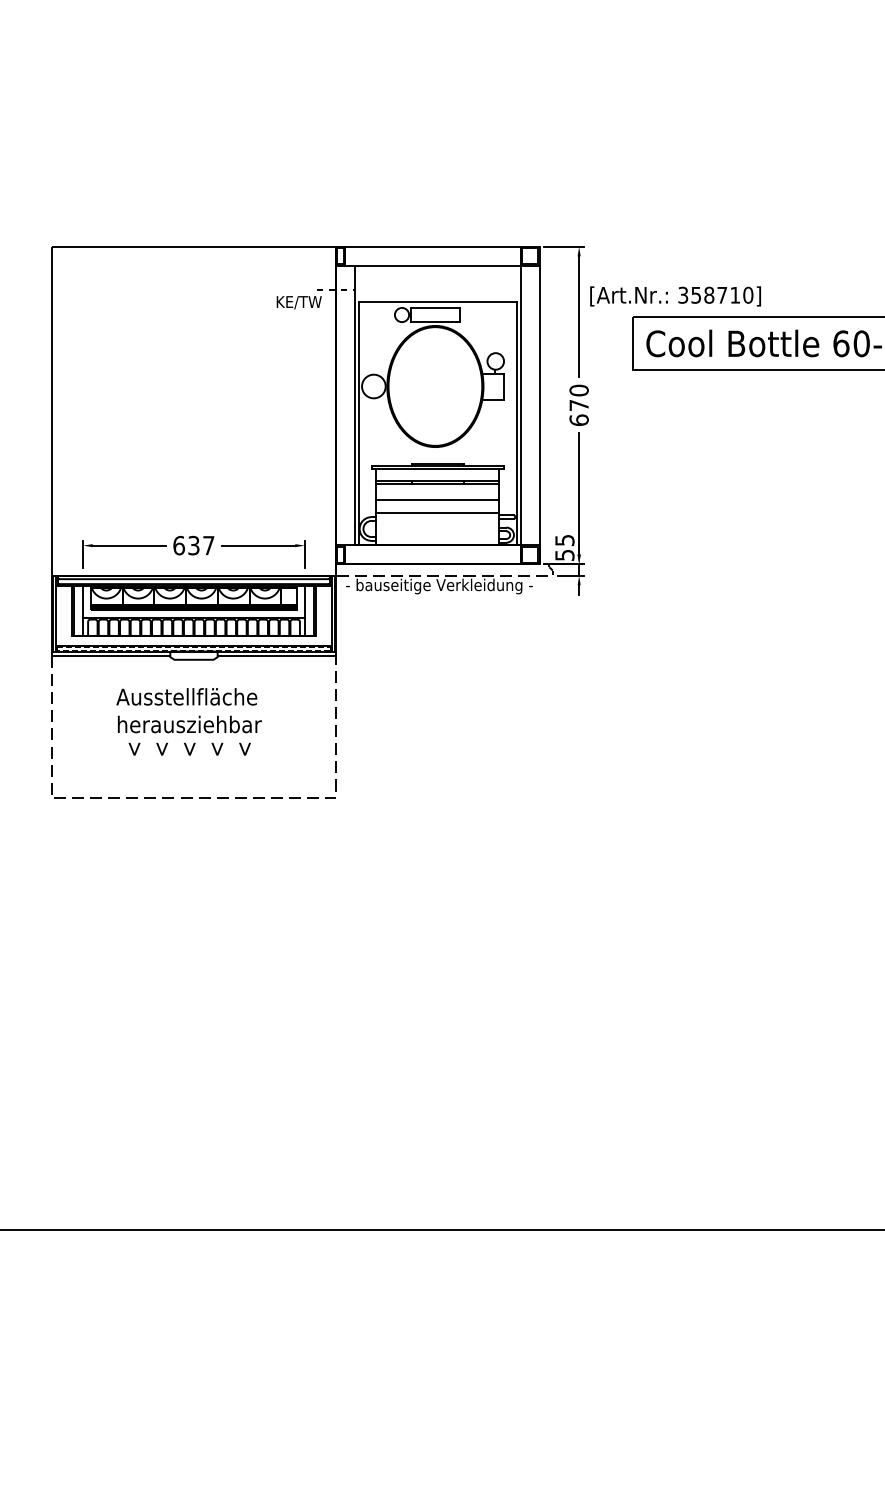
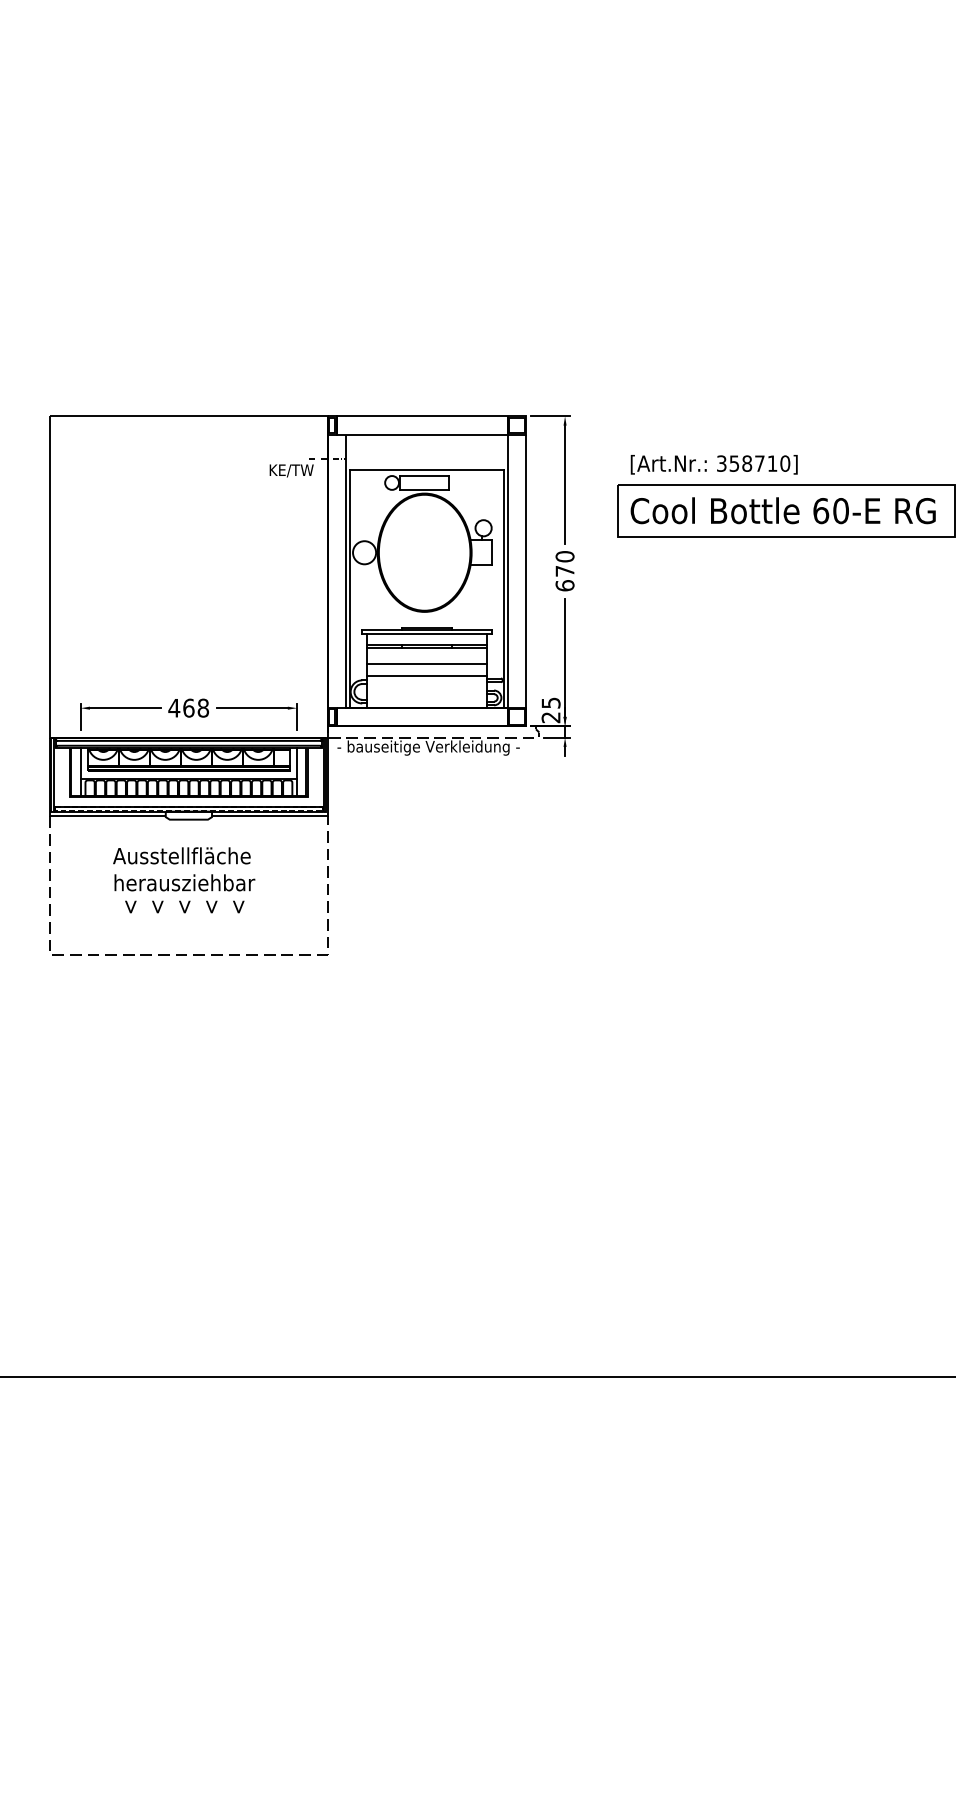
text: (674, 296) -> (713, 464), moved
text: (193, 544) -> (188, 707), 637 -> 468
text: (564, 555) -> (550, 717), 55 -> 25

